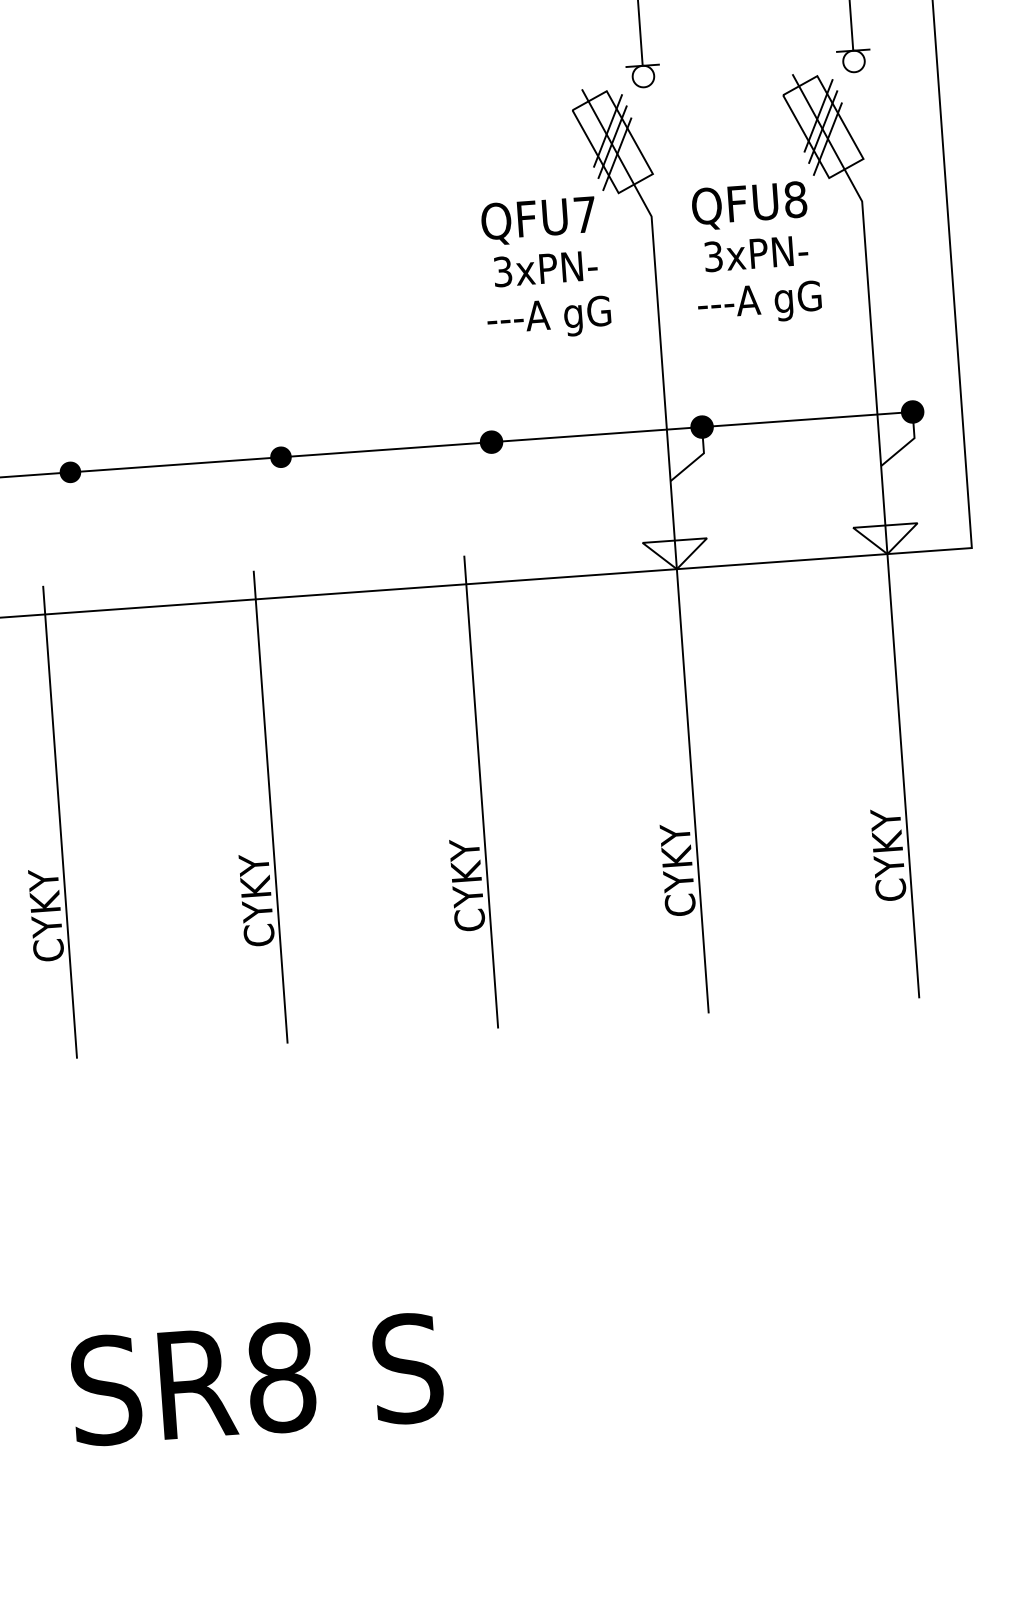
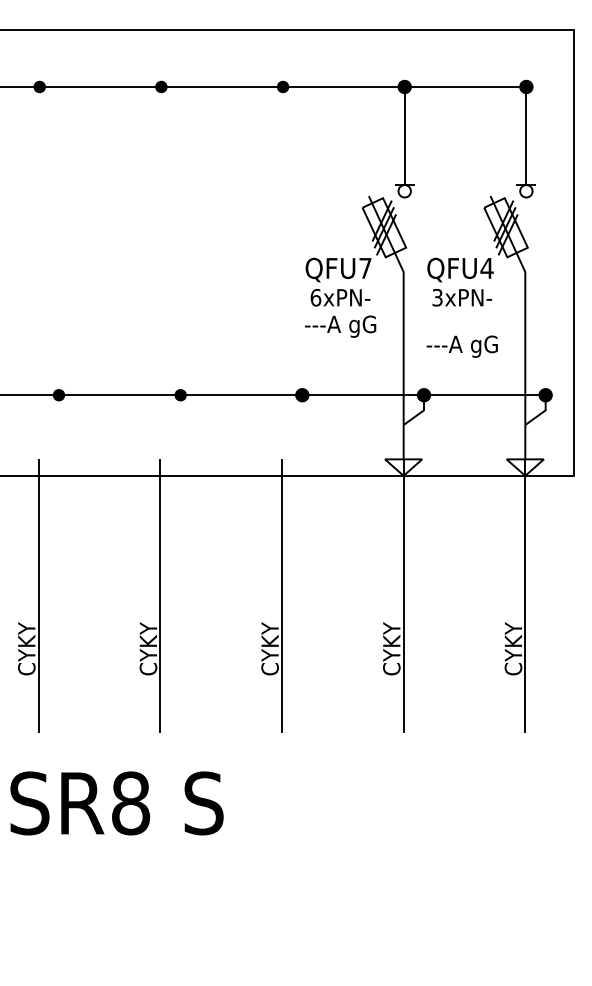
text: (794, 198) -> (486, 267), QFU8 -> QFU4
text: (502, 271) -> (315, 297), 3xPN- -> 6xPN-
text: (758, 303) -> (461, 346), moved
text: (256, 1379) -> (116, 803), moved

